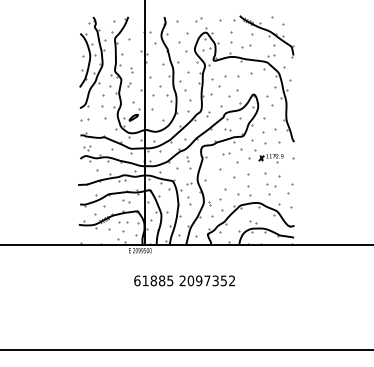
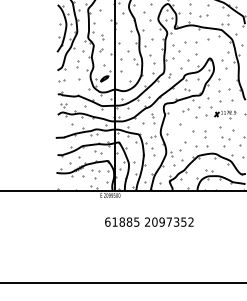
part: (102, 100) -> (77, 63), size x0.62
part: (248, 180) -> (205, 133), size x0.62

